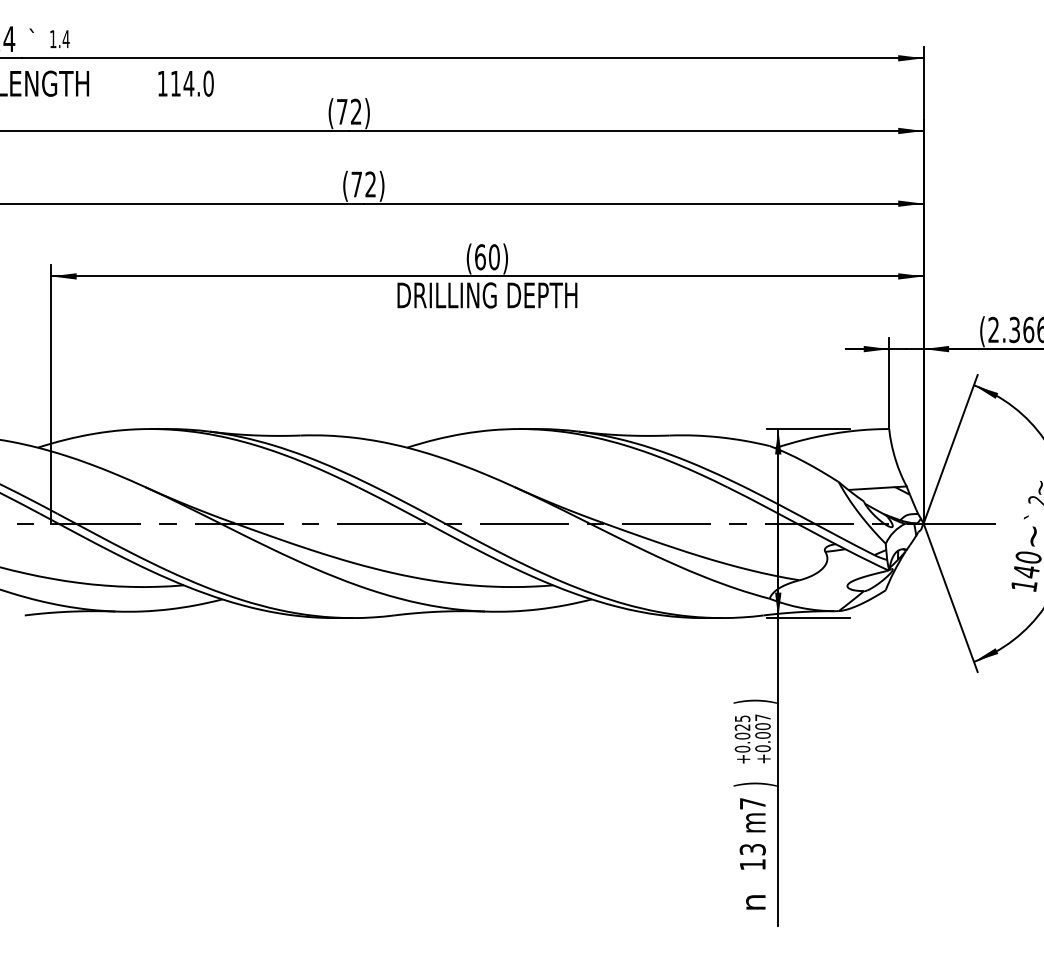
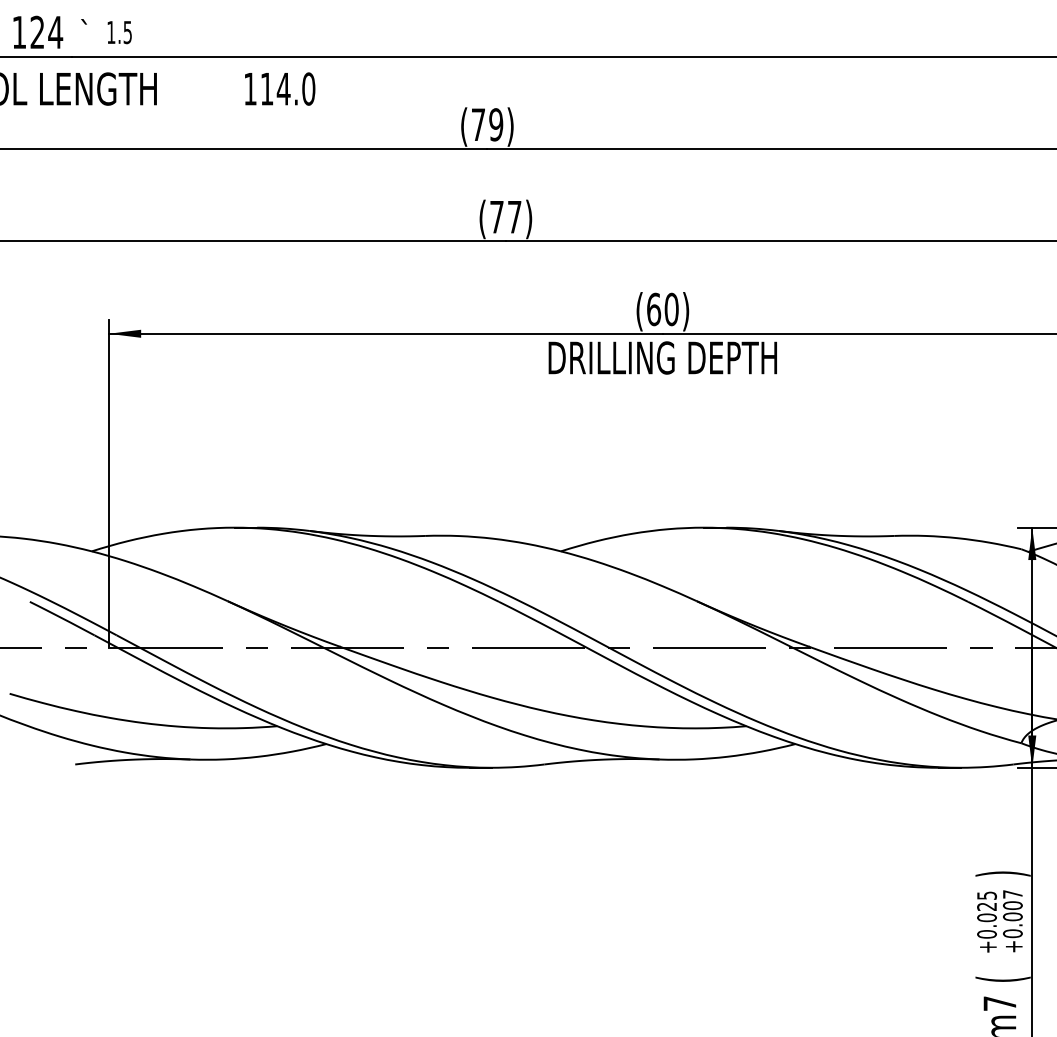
text: (65, 39) -> (126, 32), 1.4 -> 1.5
text: (355, 111) -> (495, 124), (72) -> (79)
text: (370, 184) -> (514, 217), (72) -> (77)
text: (754, 784) -> (1002, 979), ) -> (

